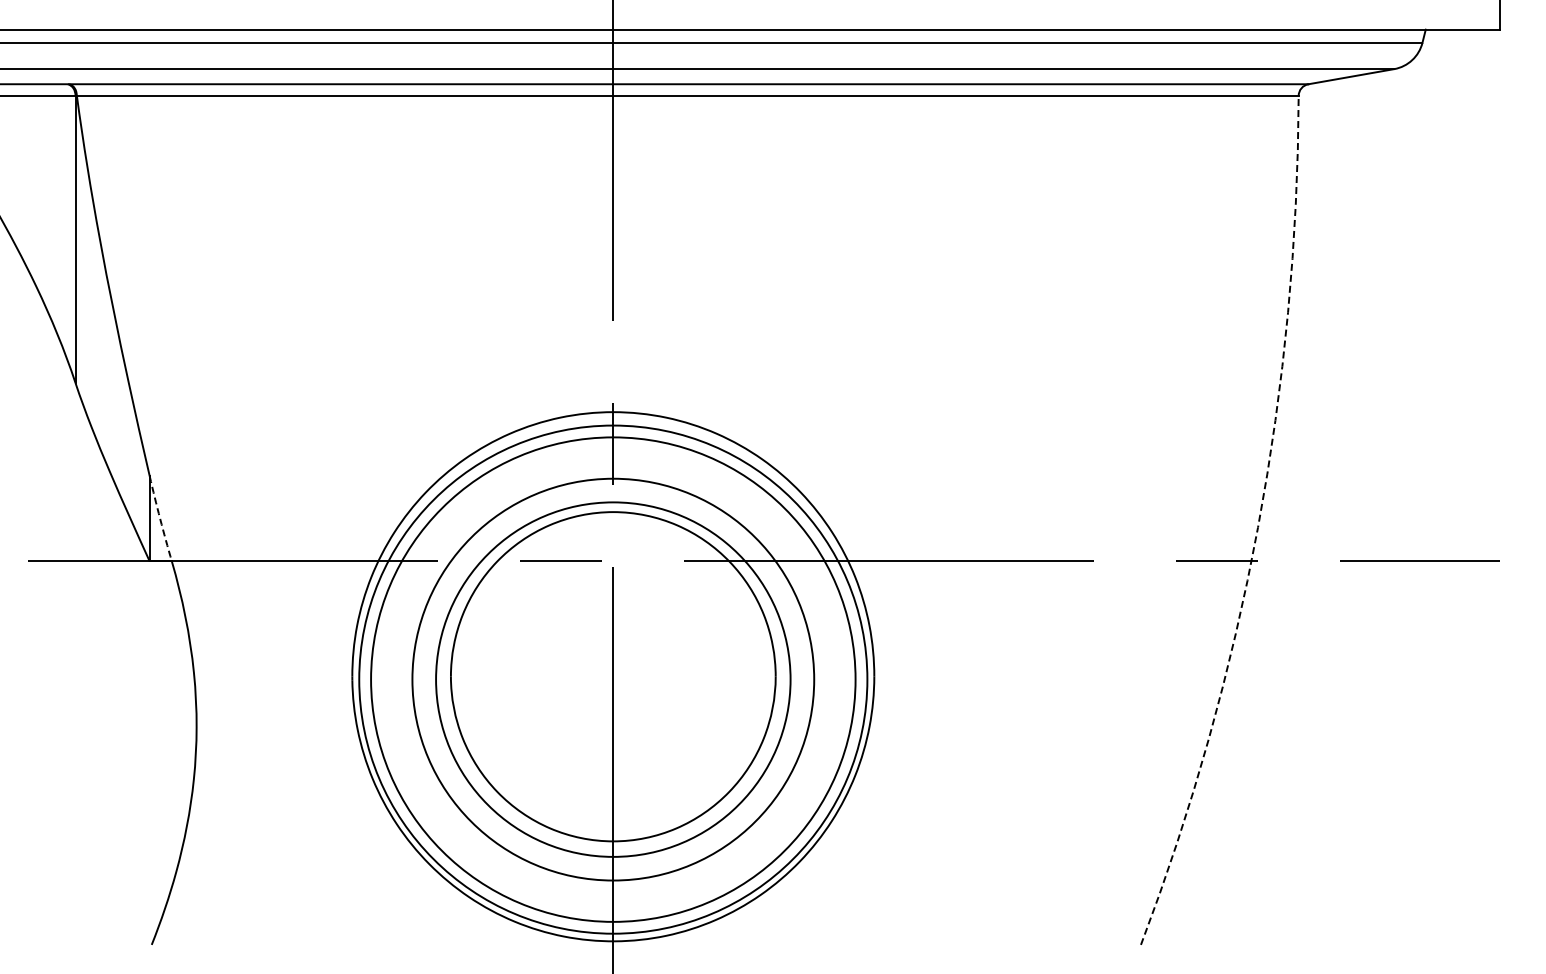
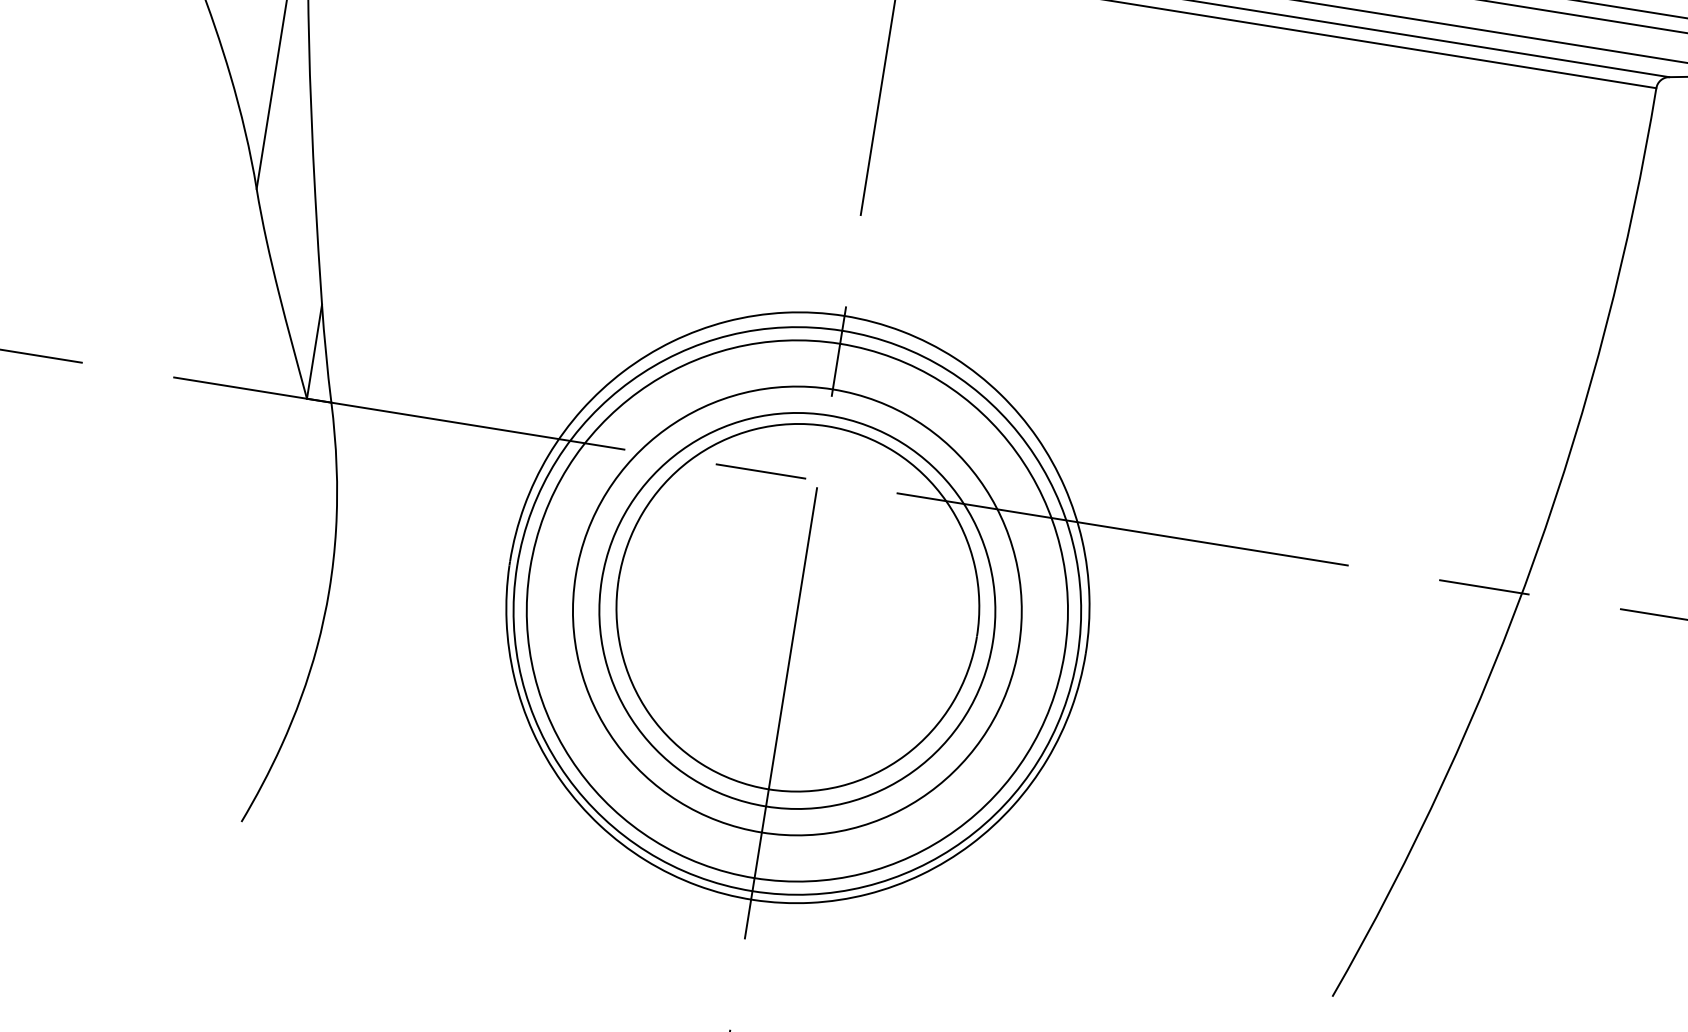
arc: (160, 518) -> (326, 353), dashed -> solid
arc: (1258, 527) -> (1535, 557), dashed -> solid

